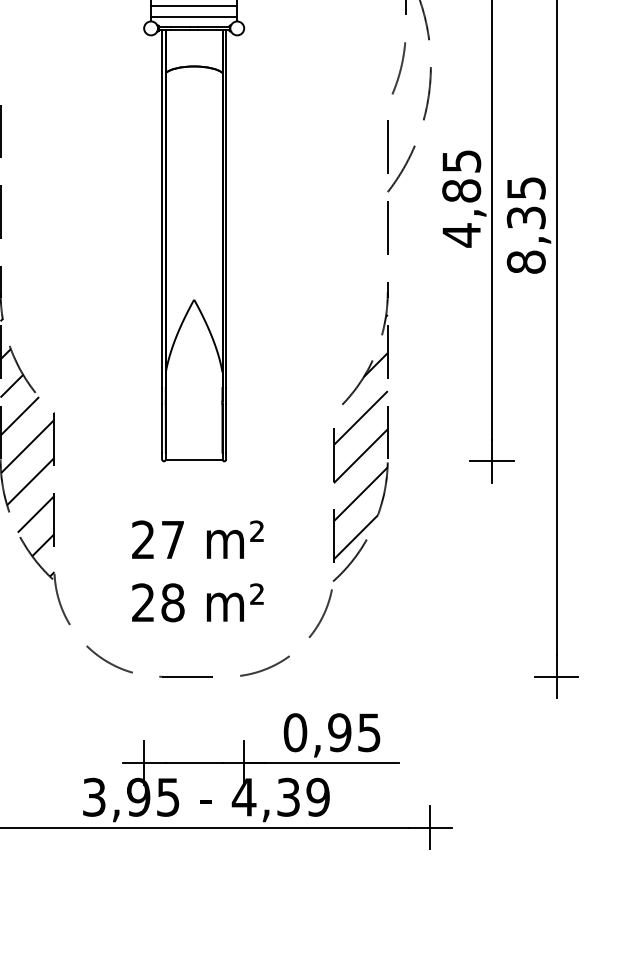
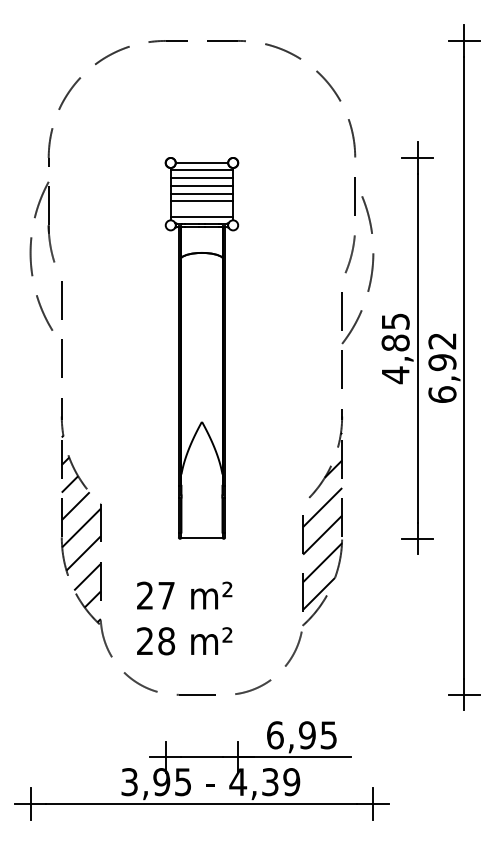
line: (193, 6) -> (201, 209), removed
text: (526, 226) -> (442, 368), 8,35 -> 6,92
text: (197, 571) -> (184, 618), moved
text: (294, 732) -> (274, 735), 0,95 -> 6,95

